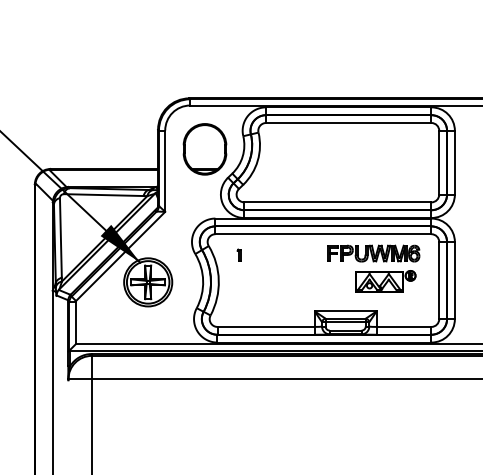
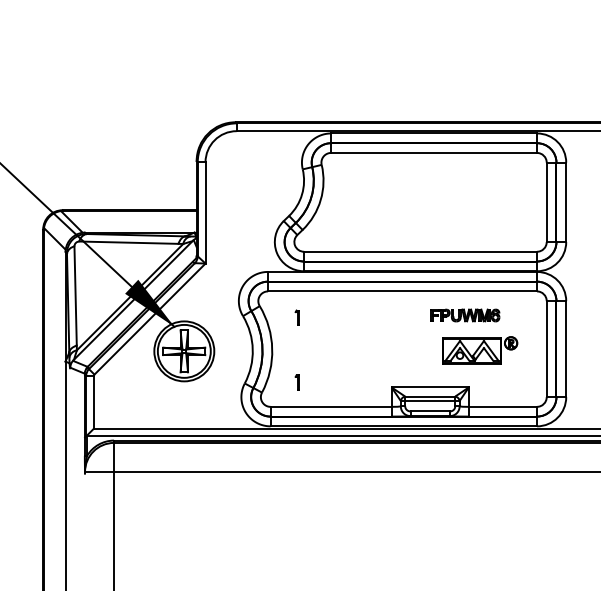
part: (204, 149) -> (254, 185), removed
part: (373, 253) -> (464, 315), size x0.6
part: (238, 306) -> (296, 381), added

